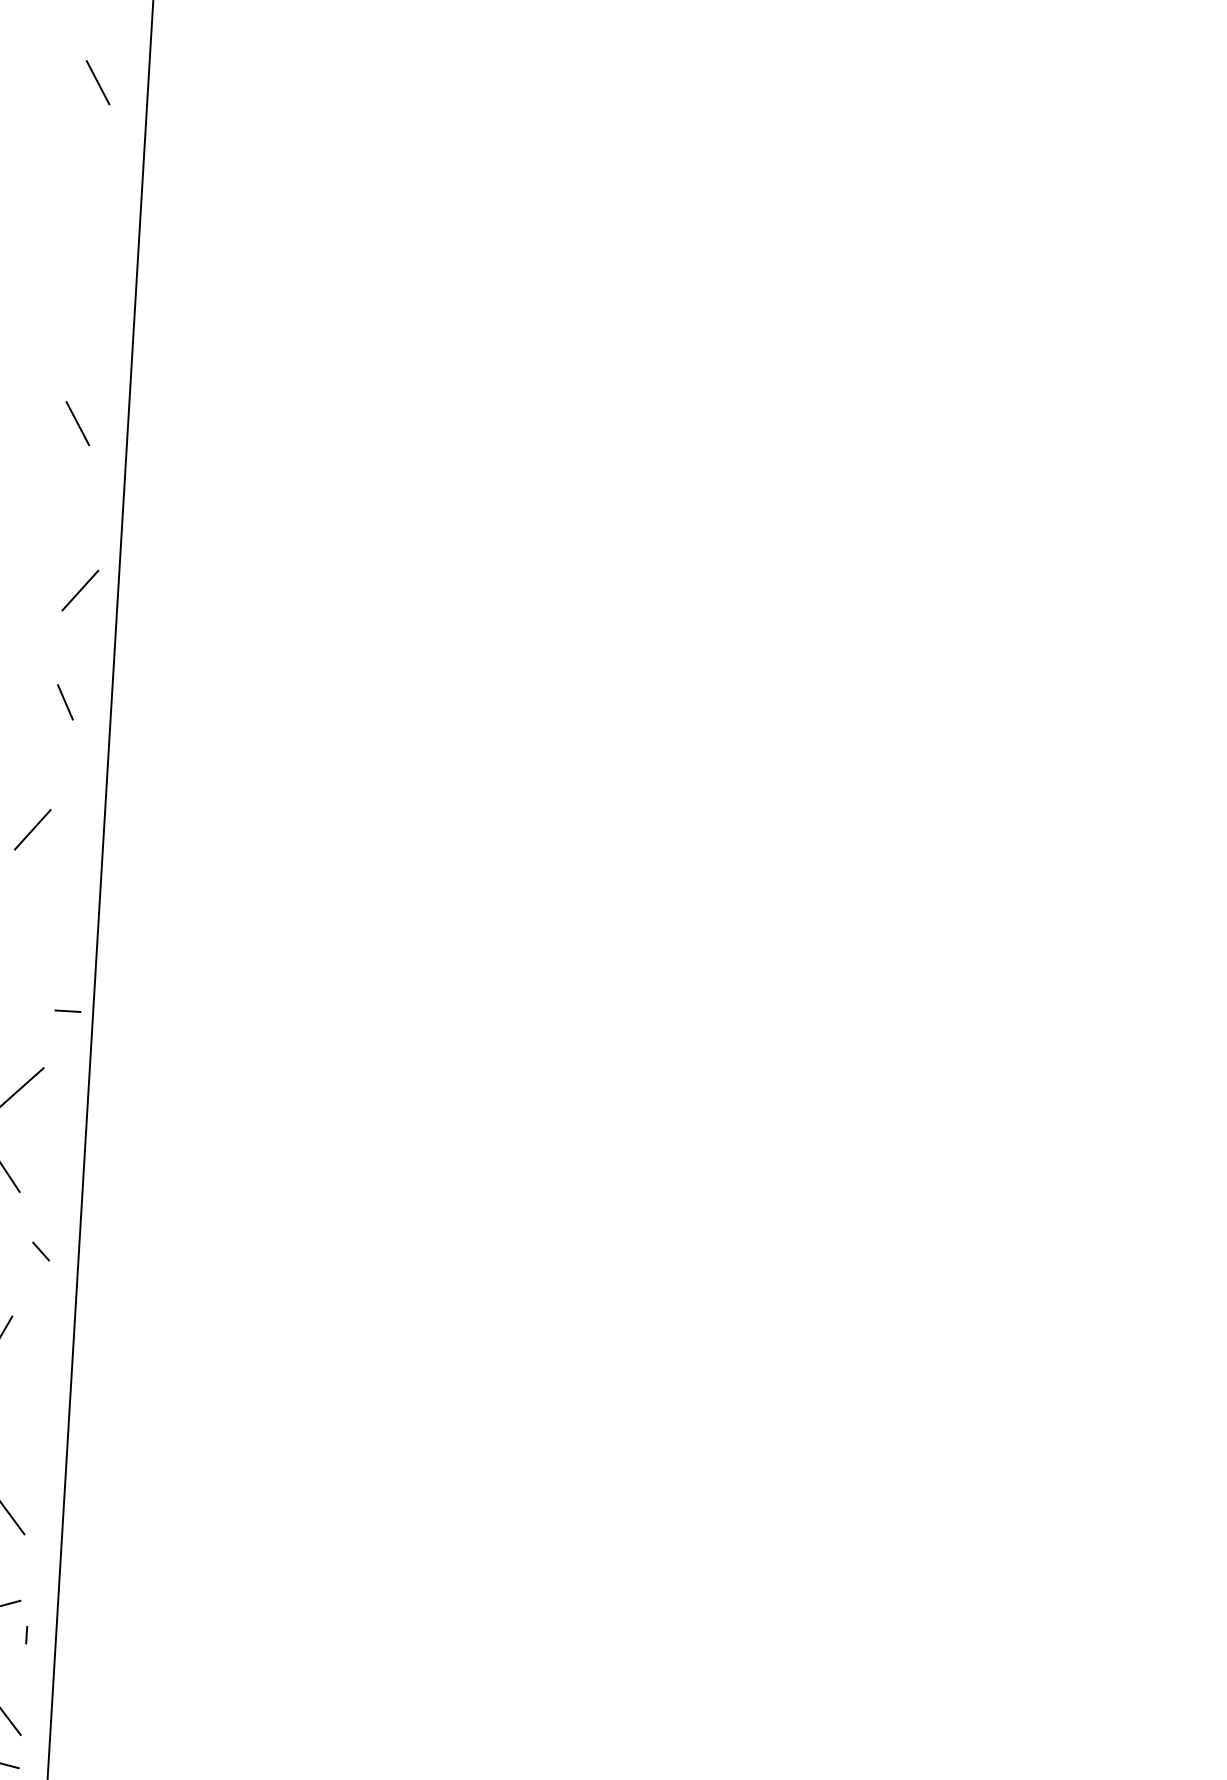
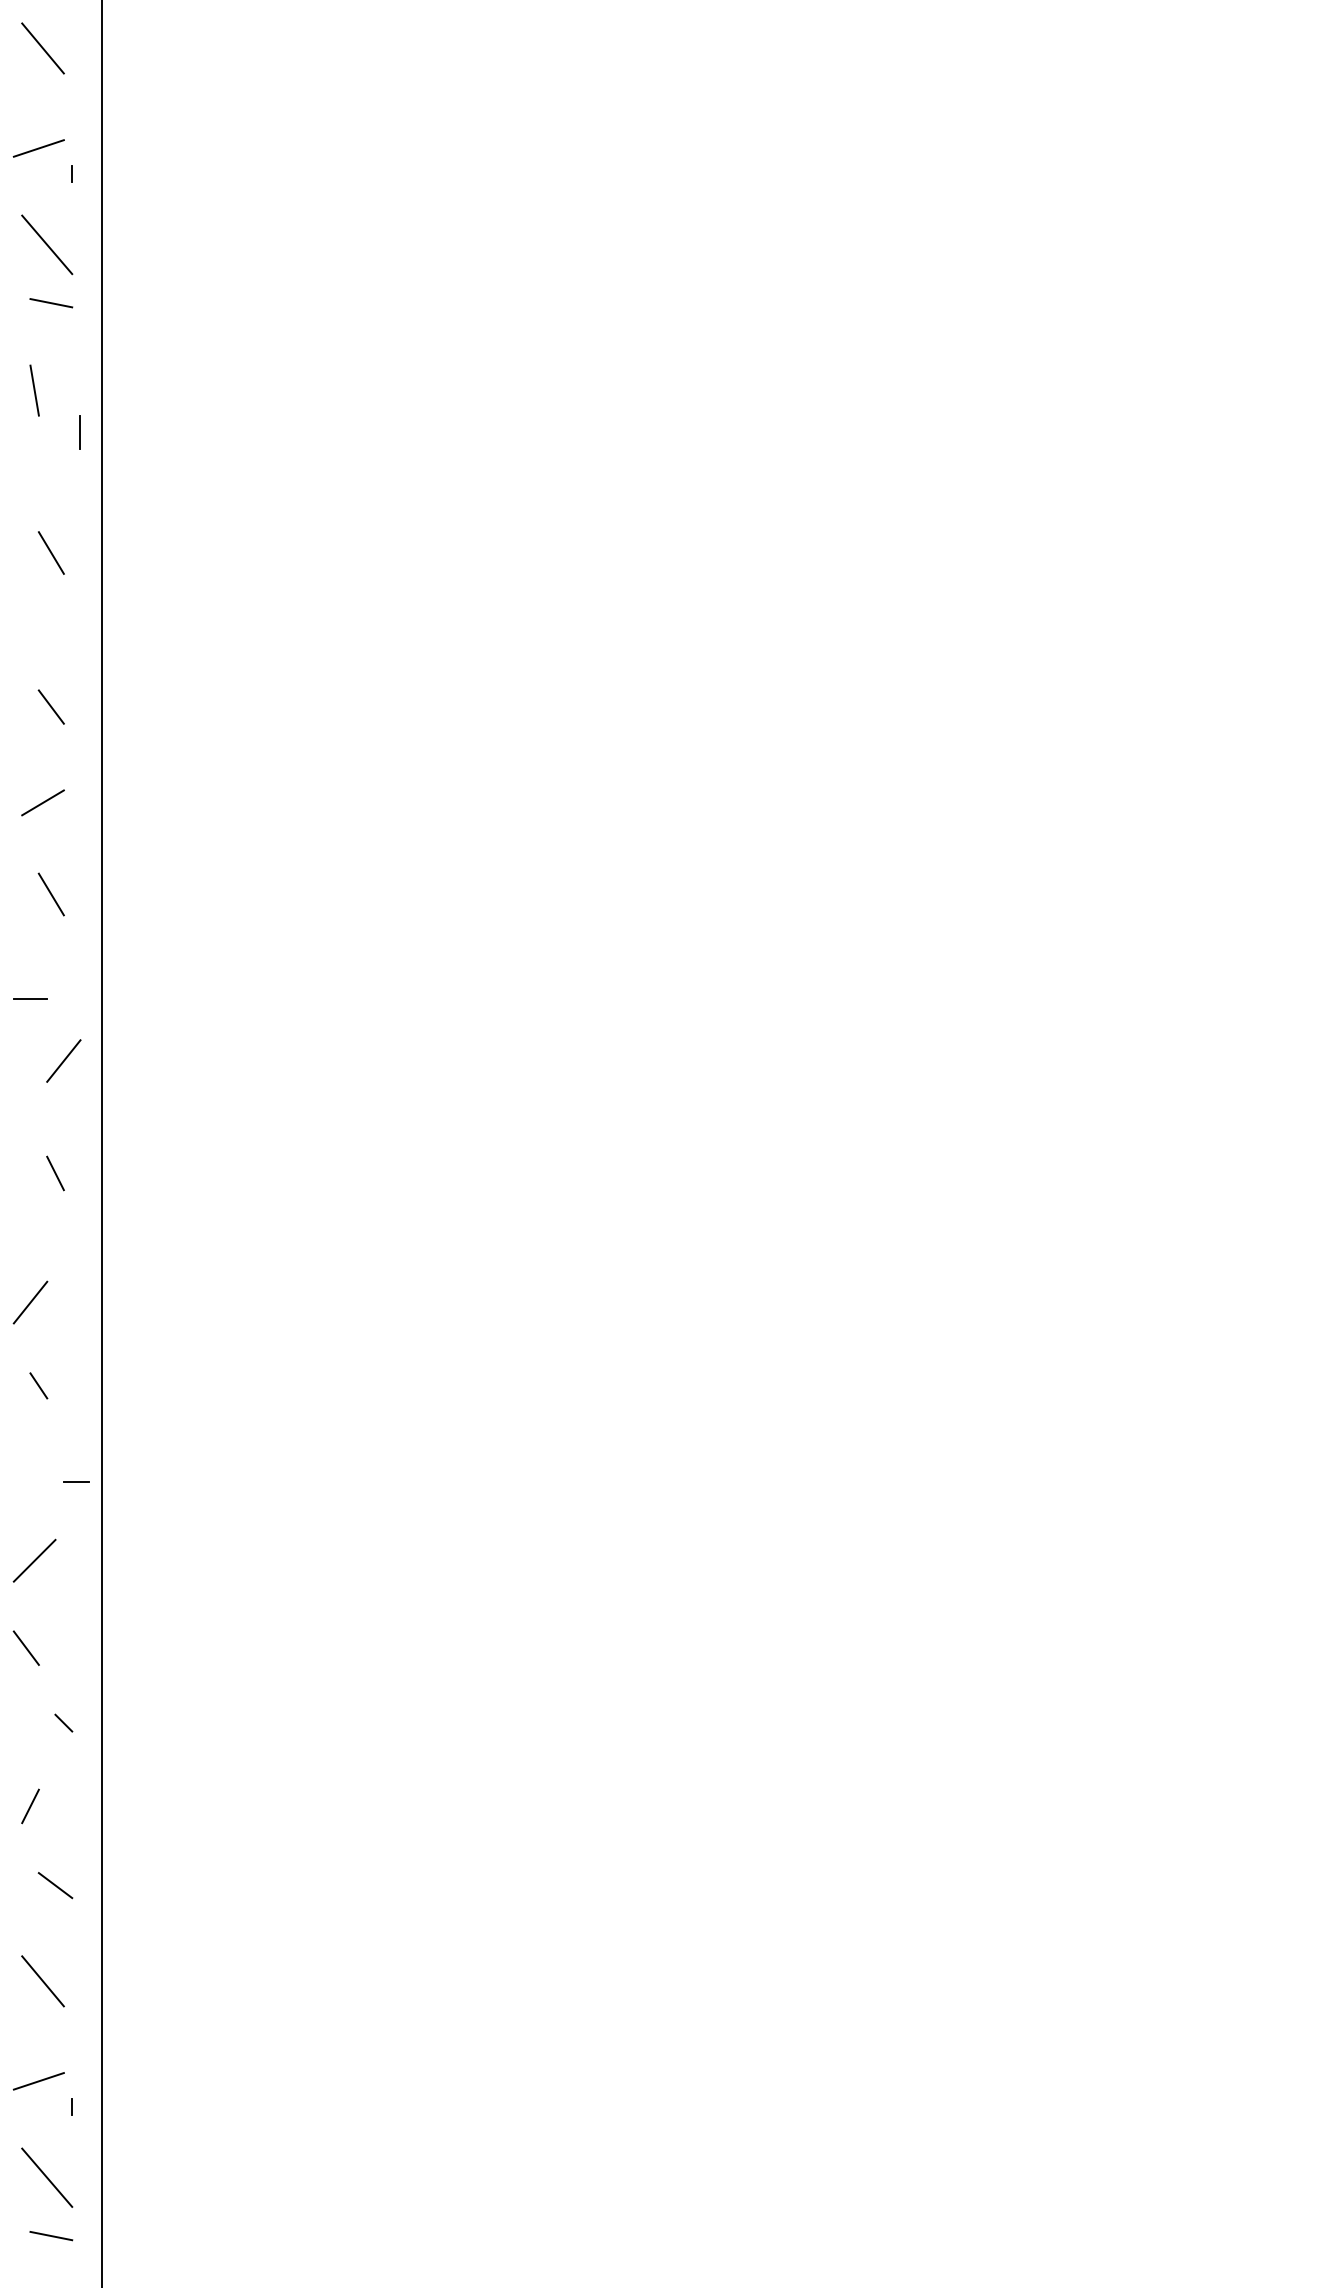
line: (88, 235) -> (50, 706), added
line: (74, 331) -> (42, 802), added
line: (50, 526) -> (30, 998), added
line: (35, 912) -> (38, 1385), added
line: (23, 1413) -> (55, 1885), added

